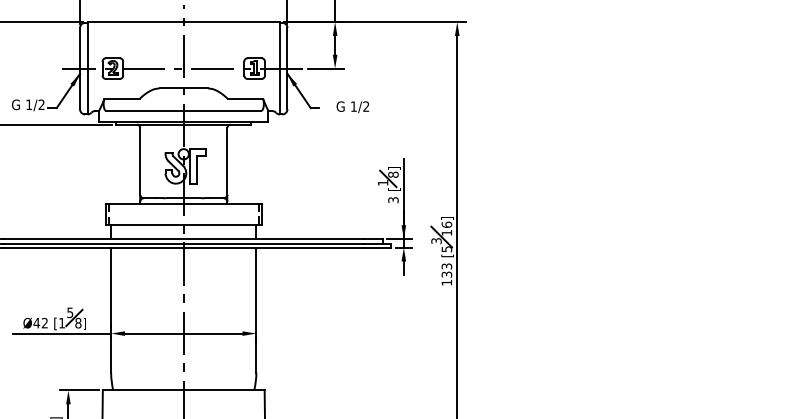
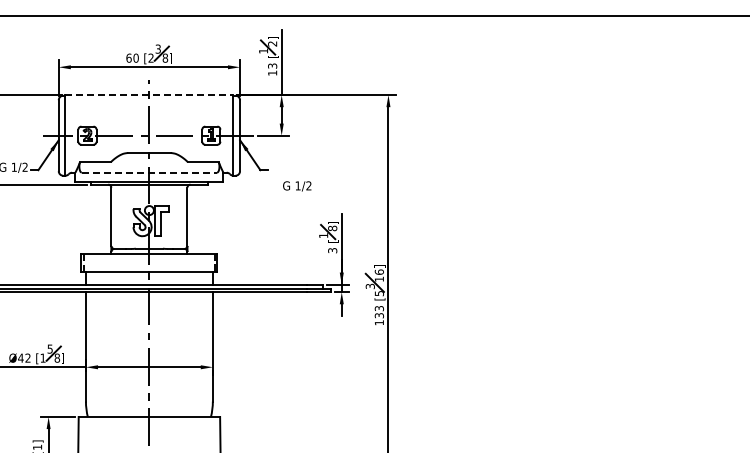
line: (183, 22) -> (149, 95), solid -> dashed
text: (353, 107) -> (297, 186), moved
line: (183, 110) -> (149, 172), solid -> dashed

